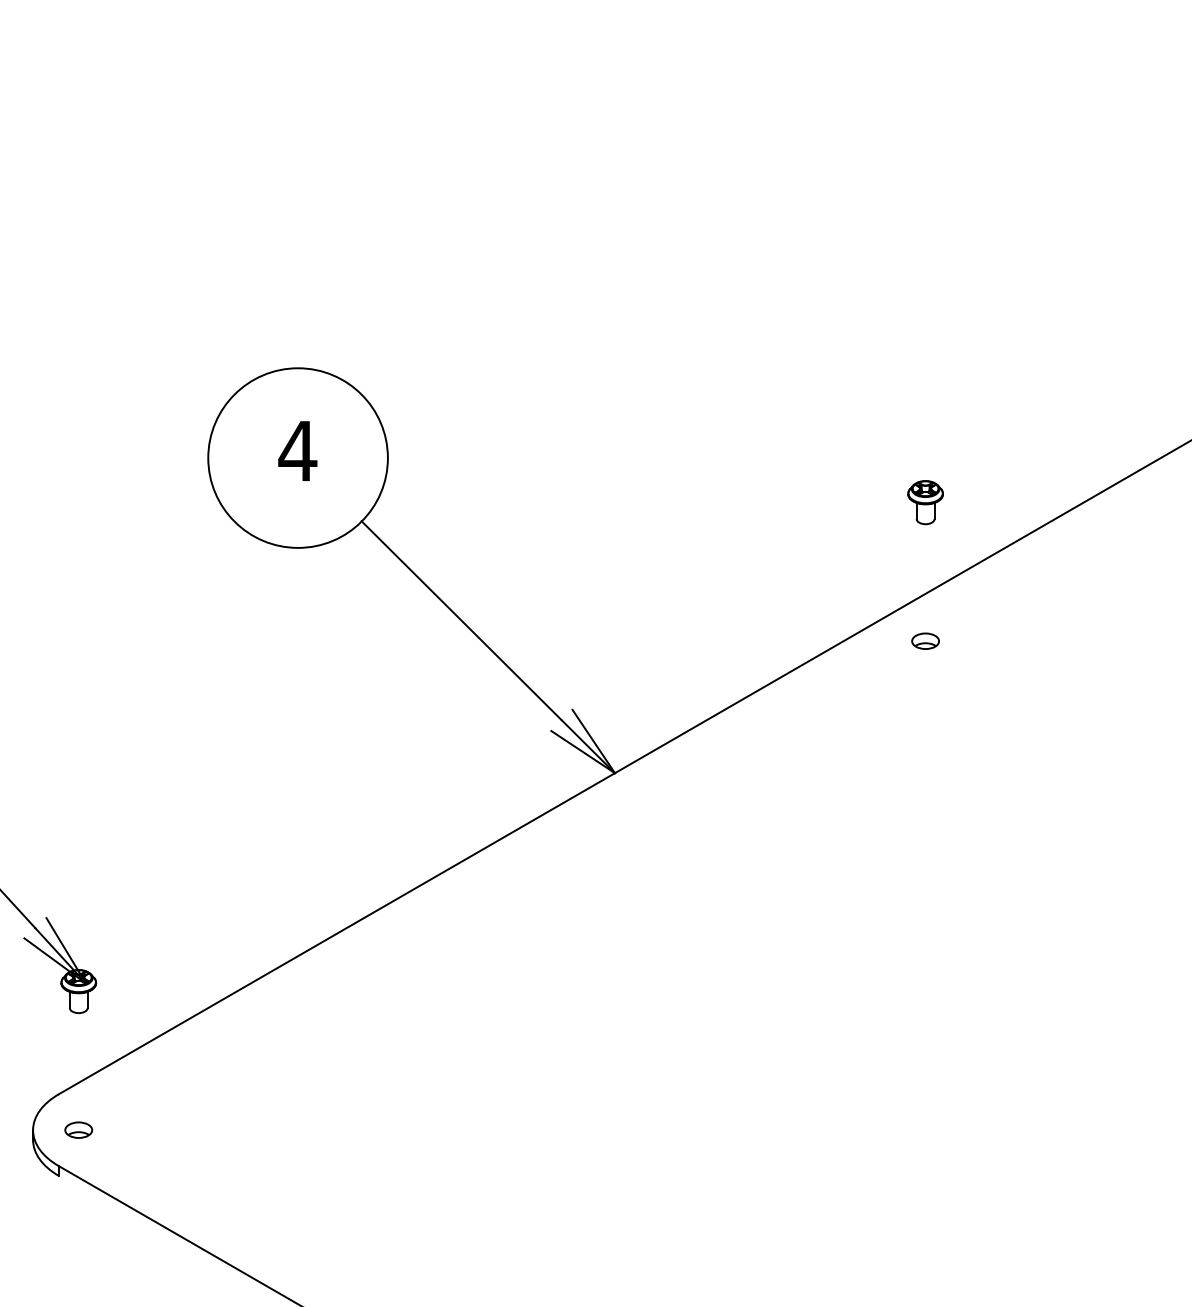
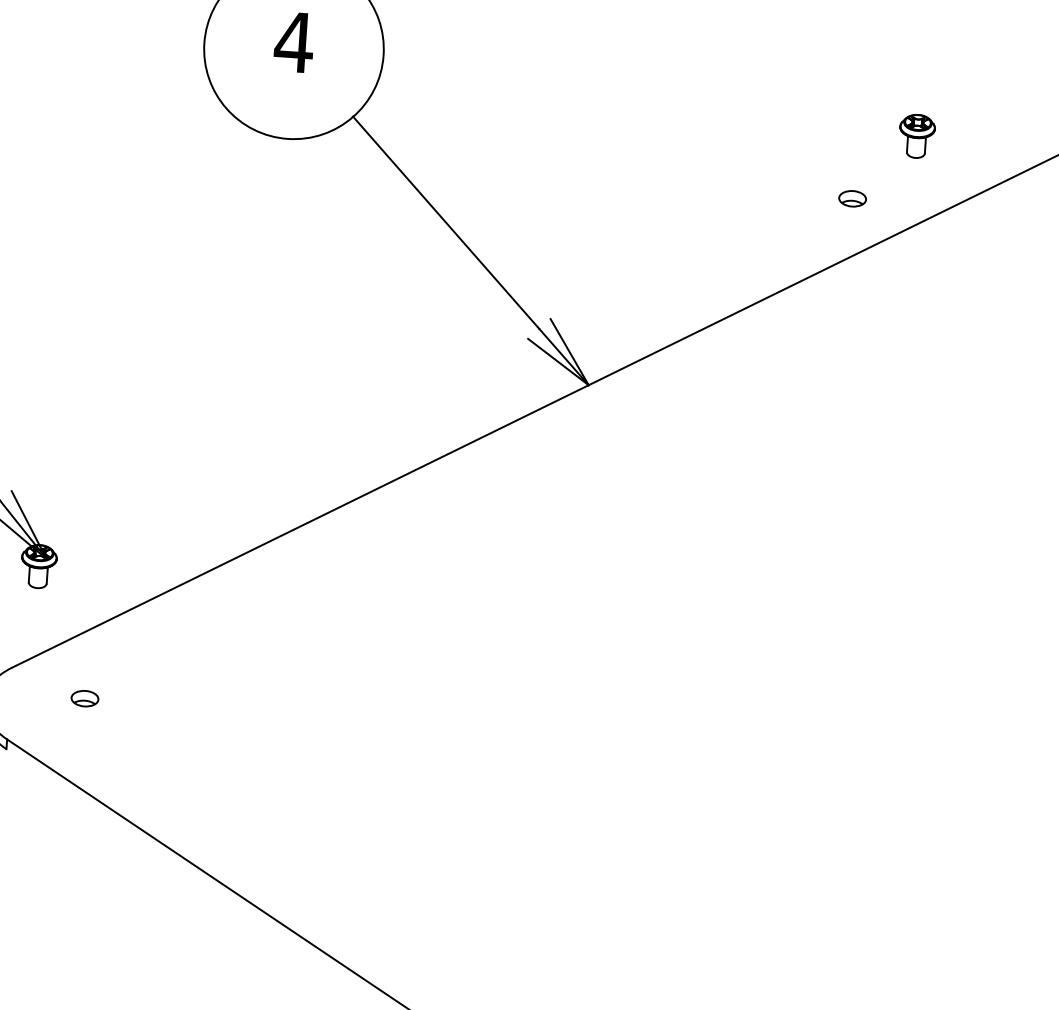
part: (925, 640) -> (852, 198), moved
part: (78, 1129) -> (84, 697), moved

